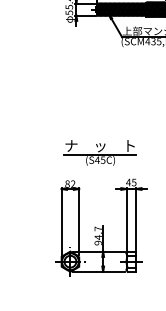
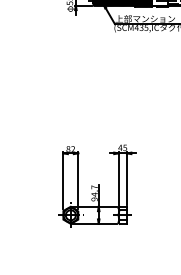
part: (99, 152) -> (95, 122), removed

